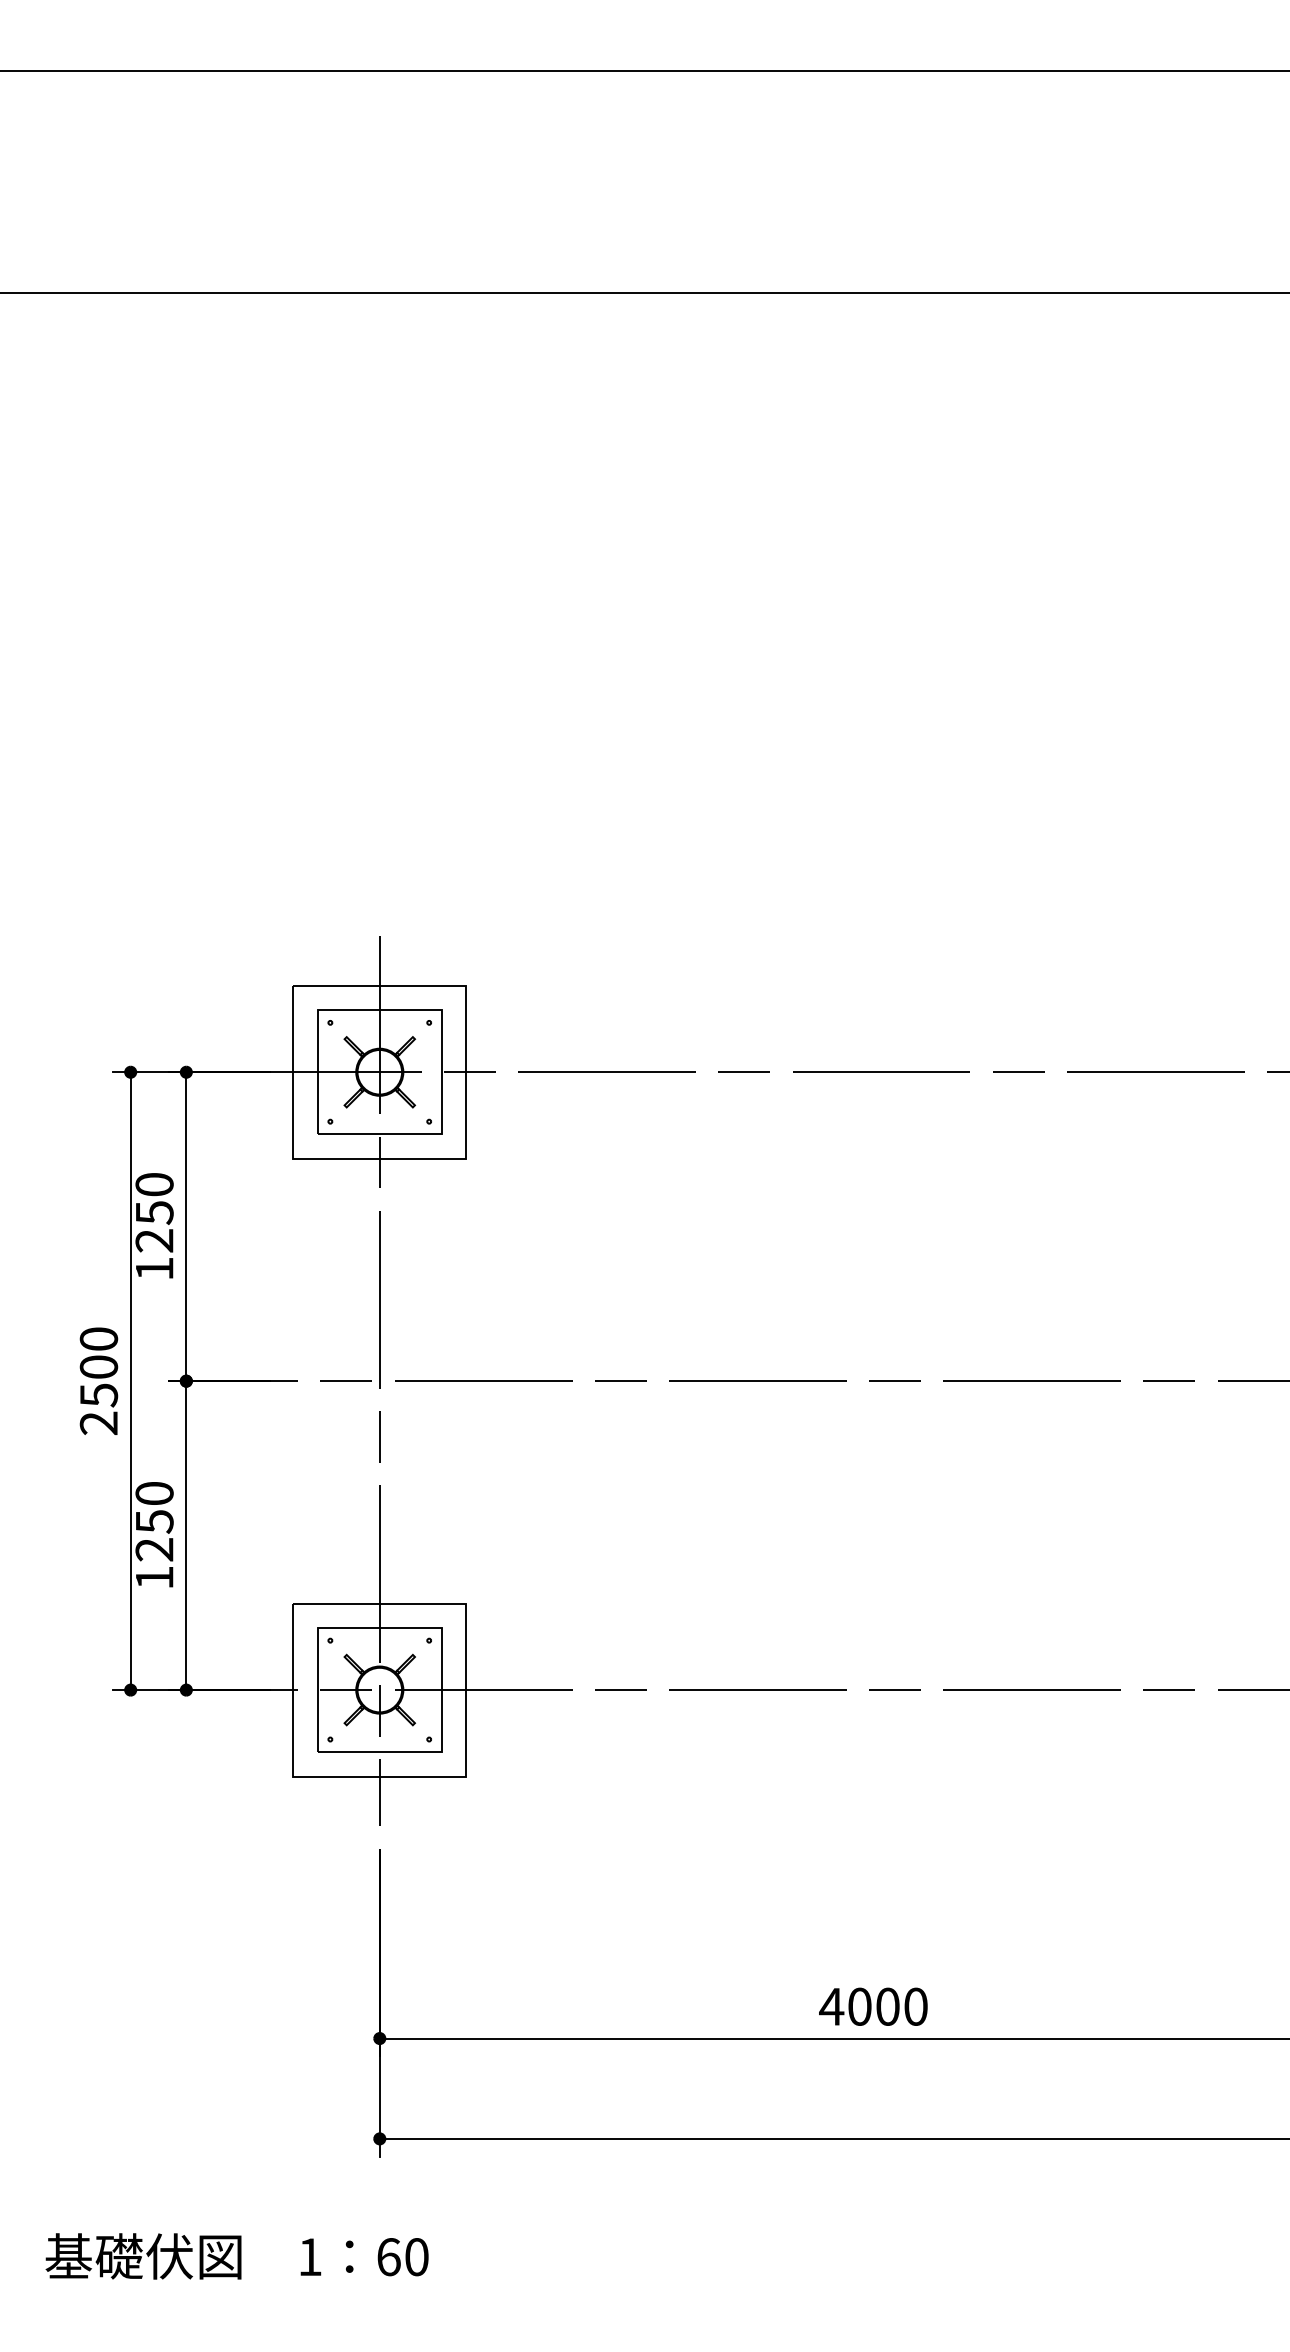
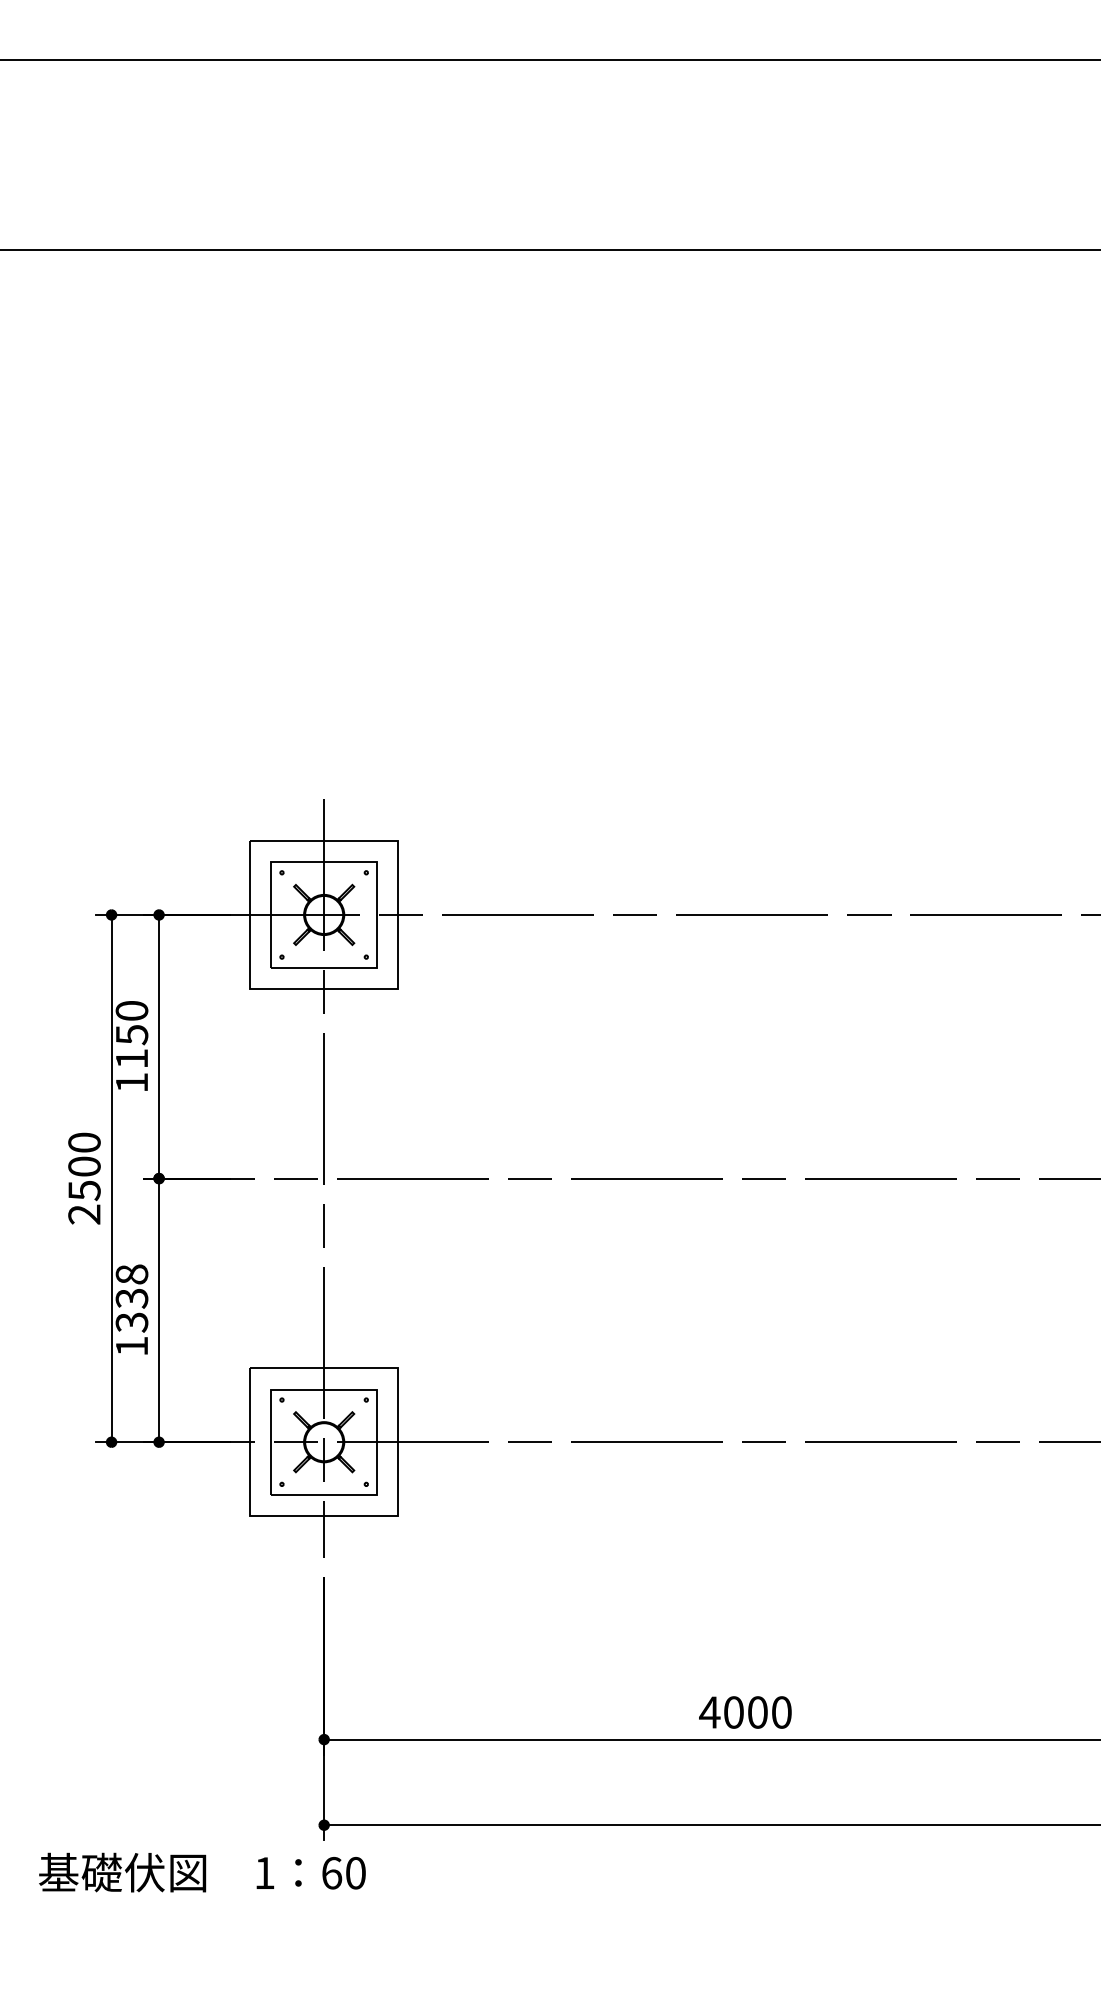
text: (154, 1240) -> (131, 1058), 1250 -> 1150
text: (154, 1521) -> (131, 1298), 1250 -> 1338
text: (236, 2256) -> (201, 1872), moved

